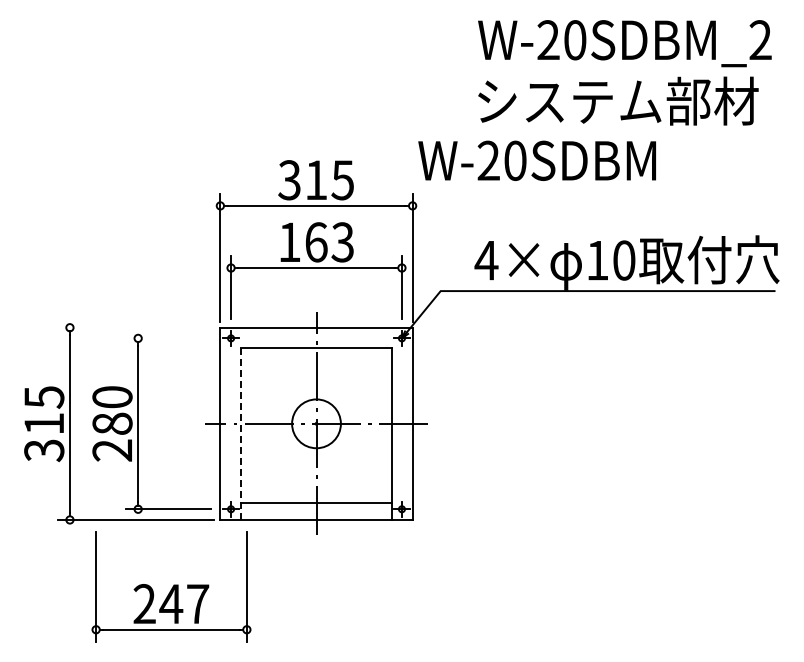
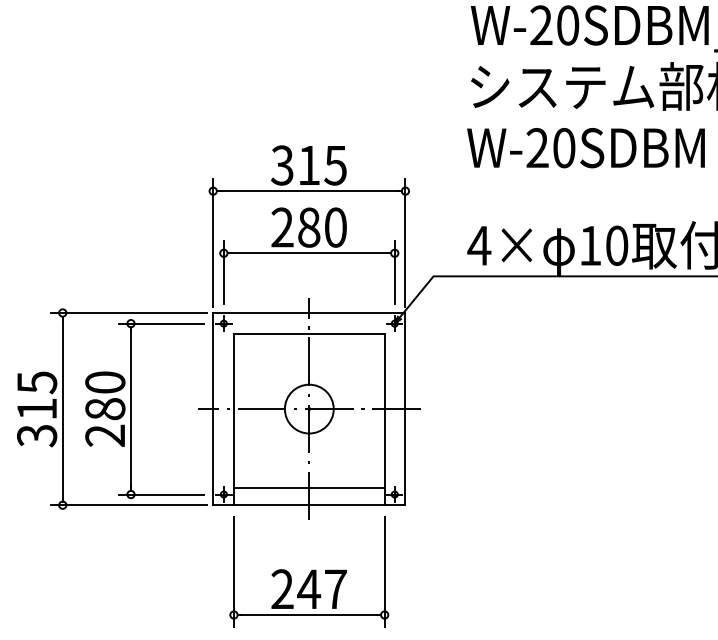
text: (536, 160) -> (585, 147), moved
text: (315, 242) -> (308, 227), 163 -> 280
line: (135, 327) -> (128, 312), added
line: (168, 338) -> (161, 323), added
line: (241, 434) -> (234, 419), dashed -> solid
part: (171, 586) -> (309, 571), moved

